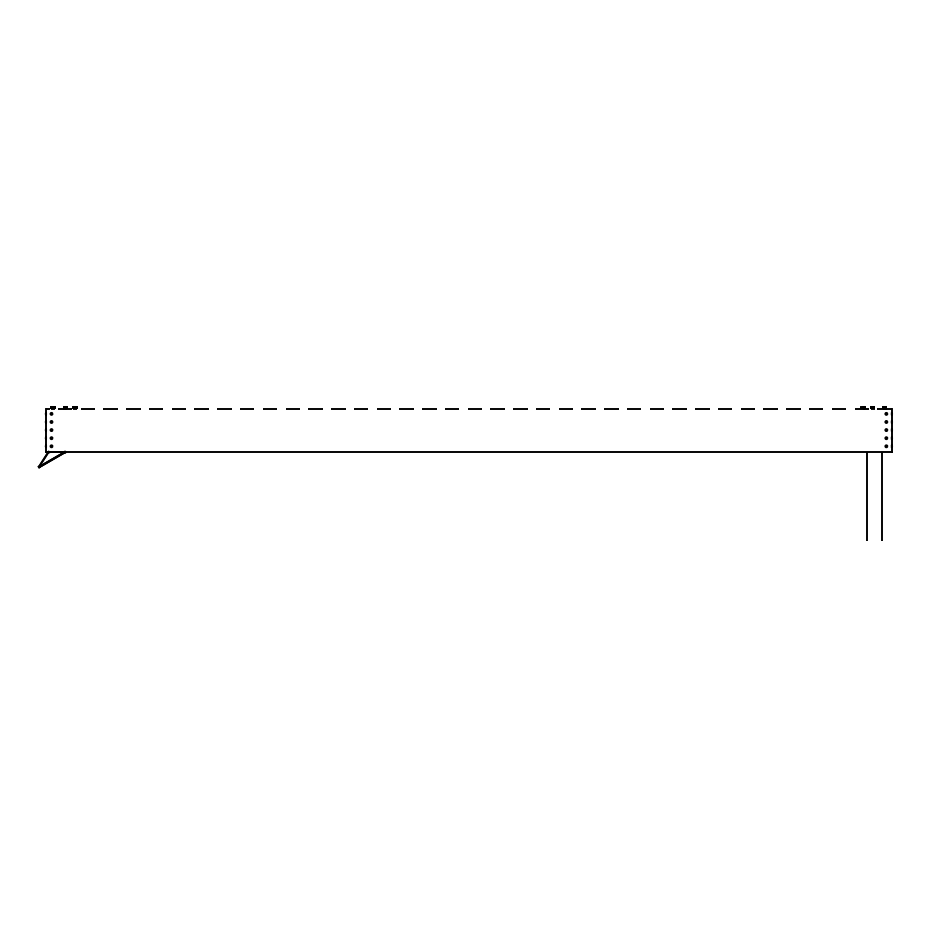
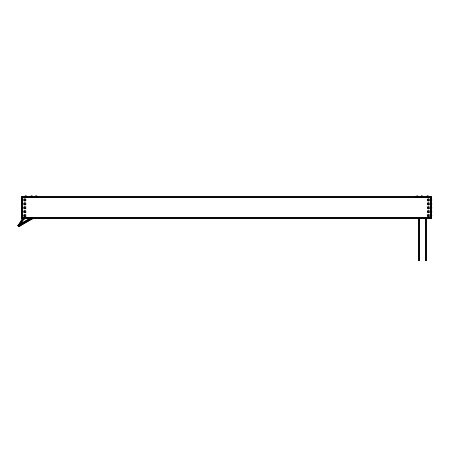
line: (468, 408) -> (226, 197), dashed -> solid

